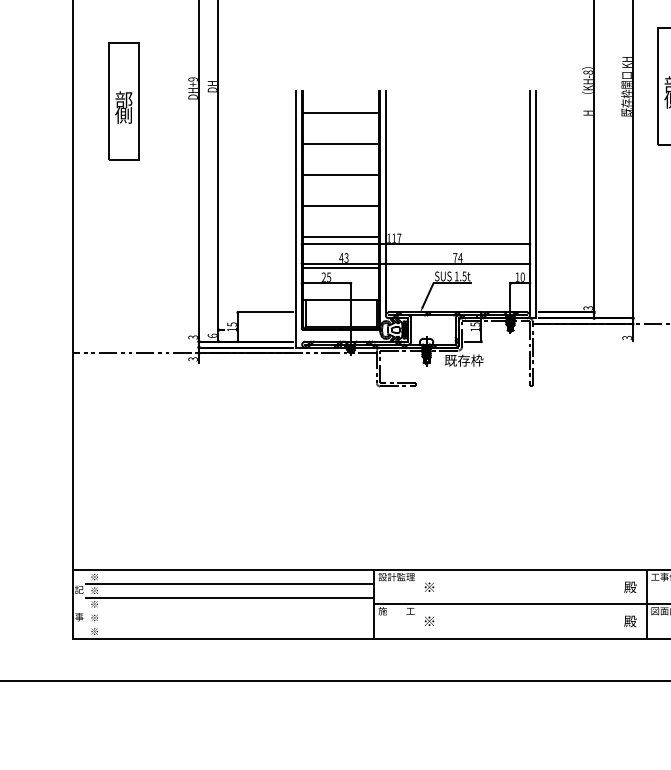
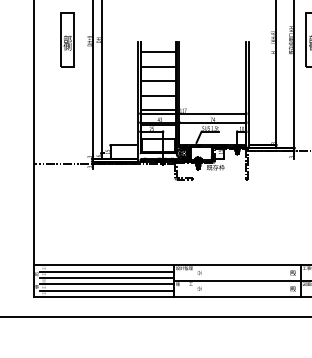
part: (123, 99) -> (67, 39), moved
line: (229, 611) -> (106, 284), added
line: (229, 624) -> (106, 290), added

